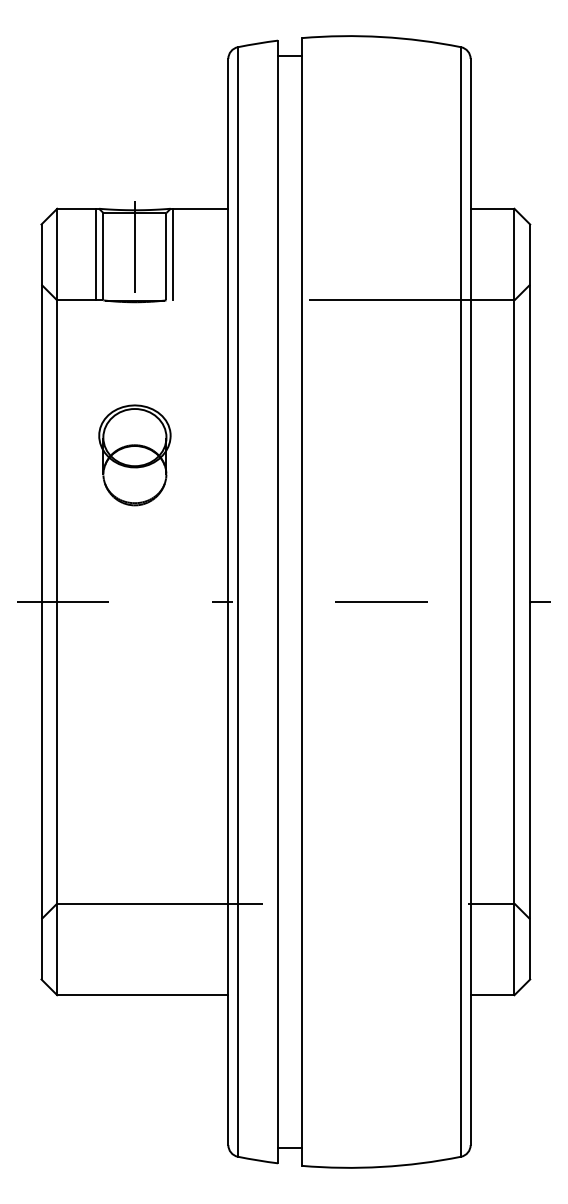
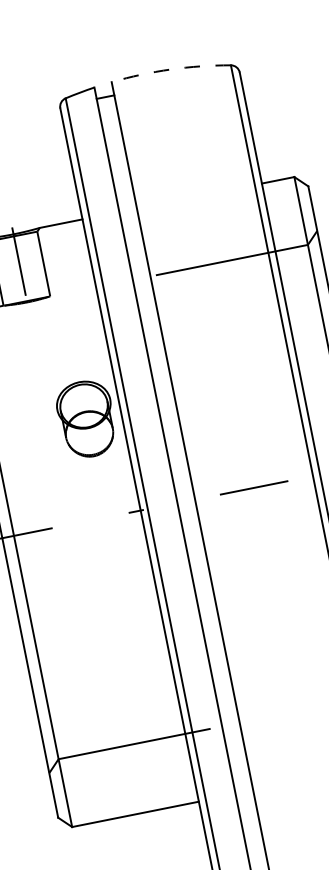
arc: (381, 37) -> (170, 69), solid -> dashed
line: (173, 254) -> (48, 261), removed
part: (134, 455) -> (86, 419), moved

